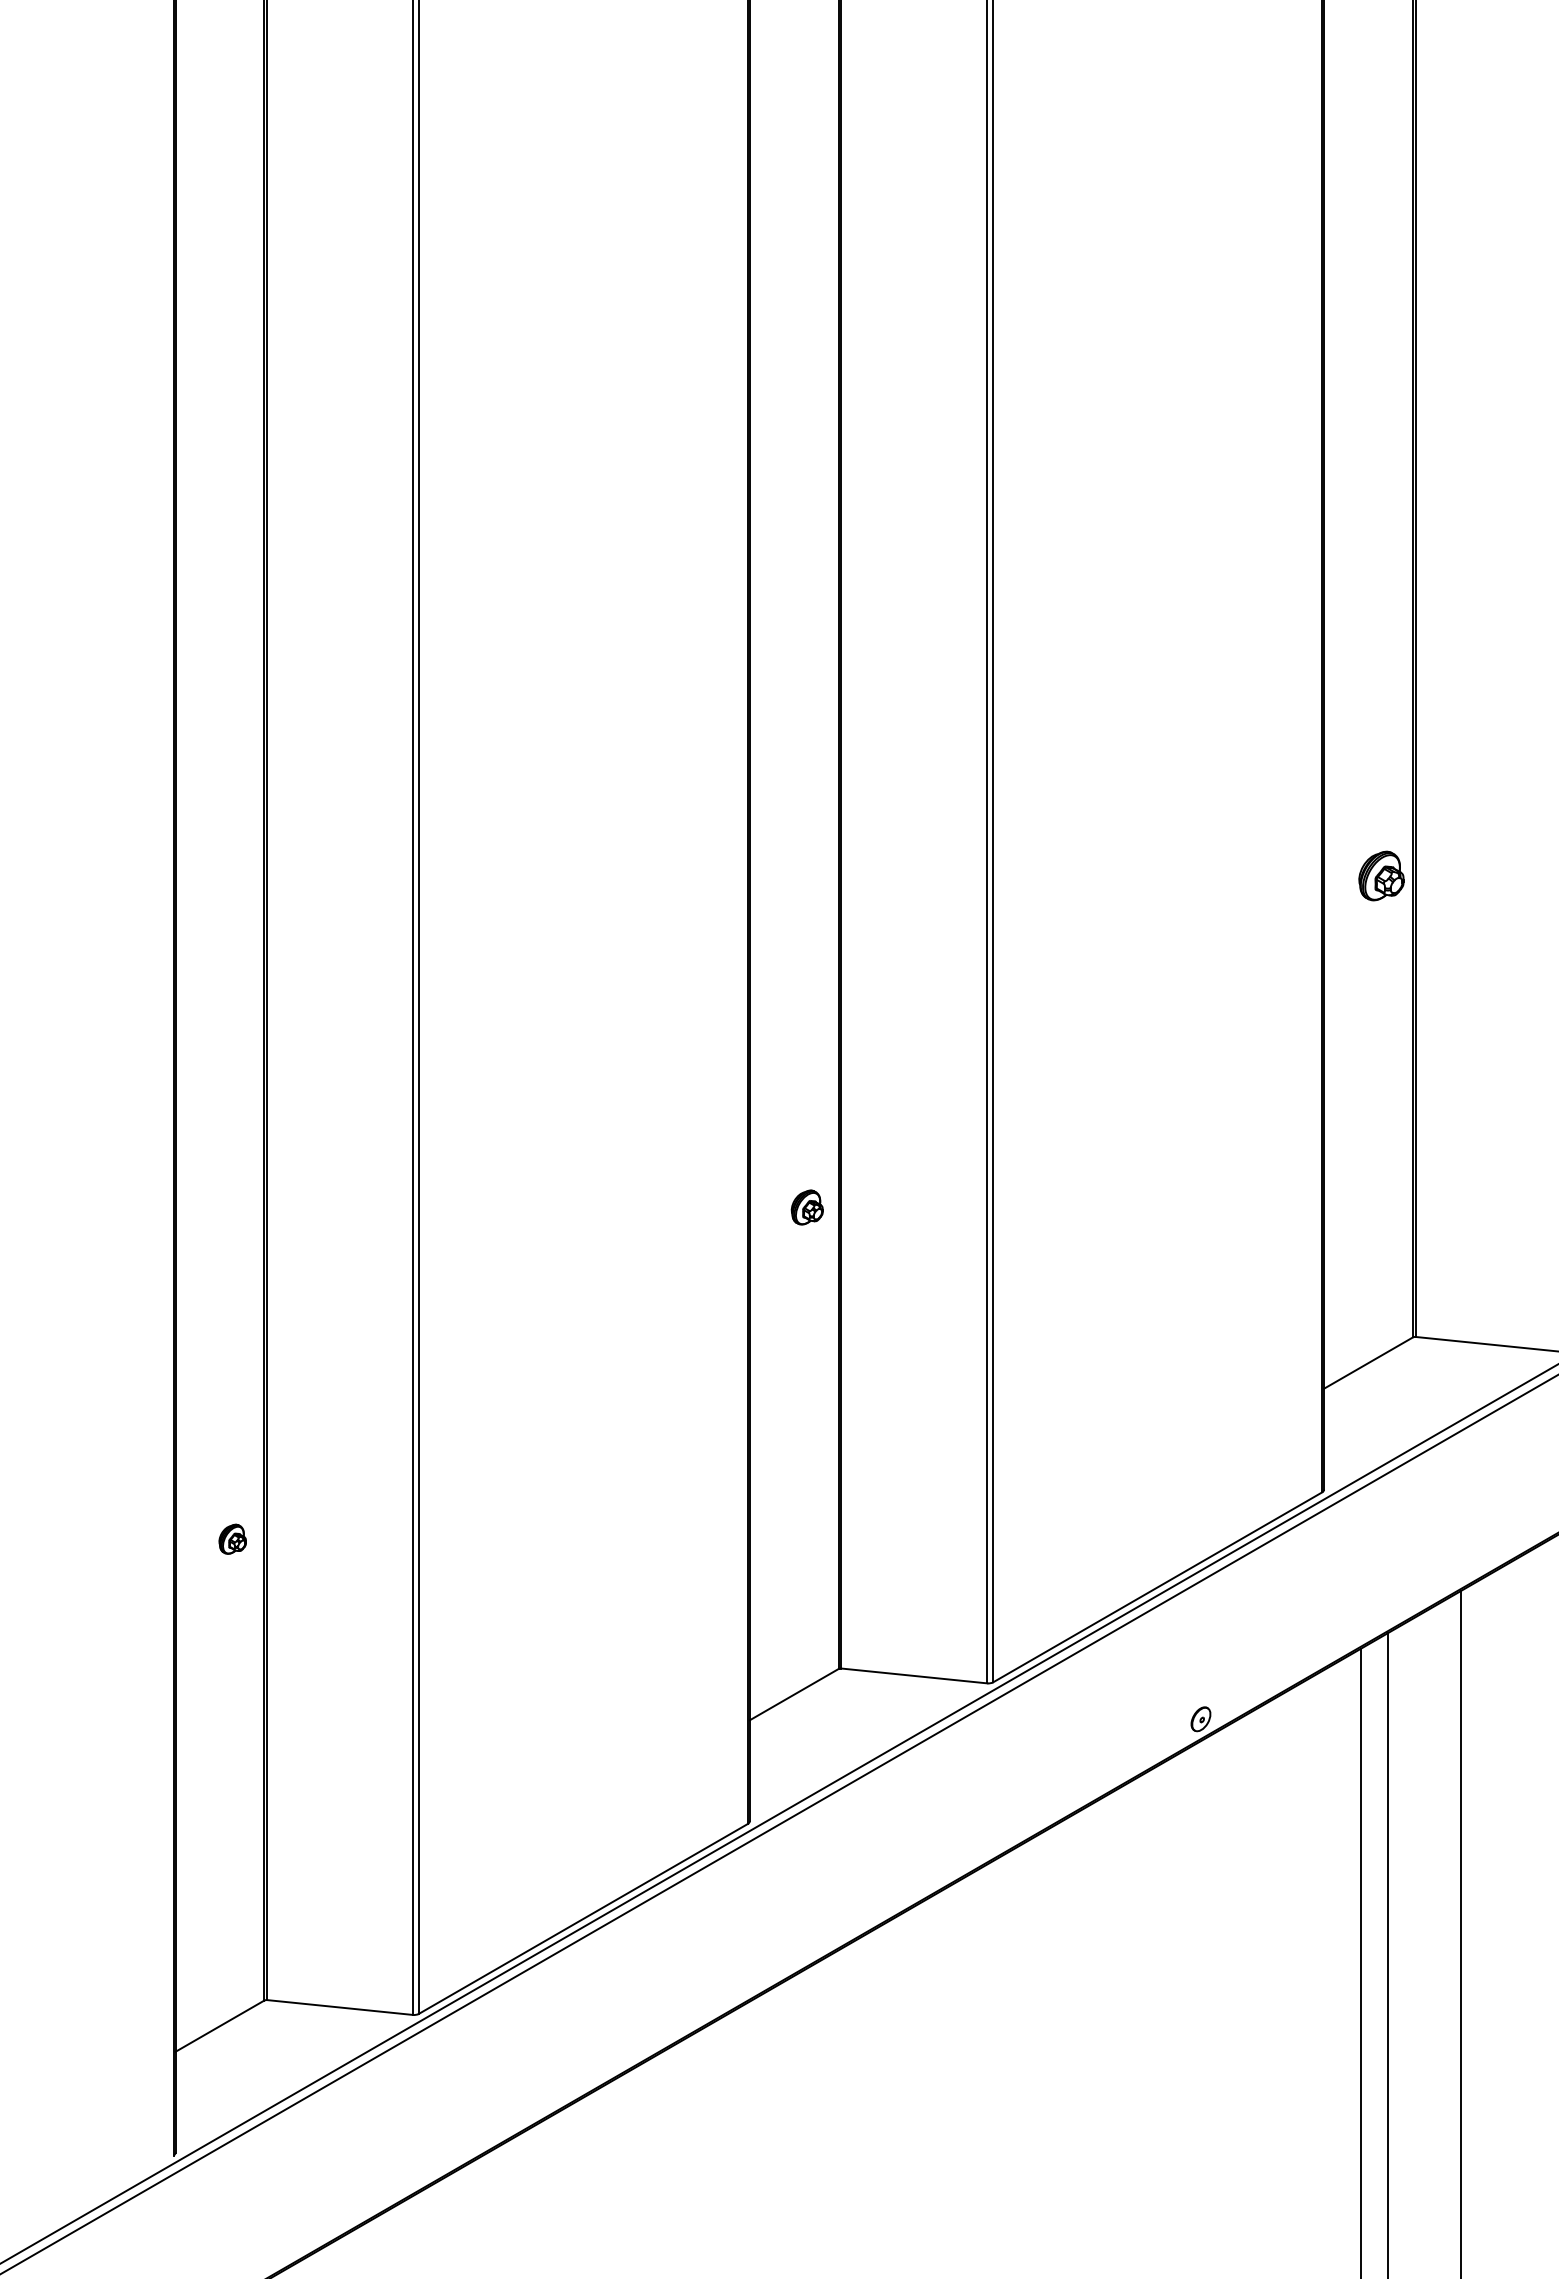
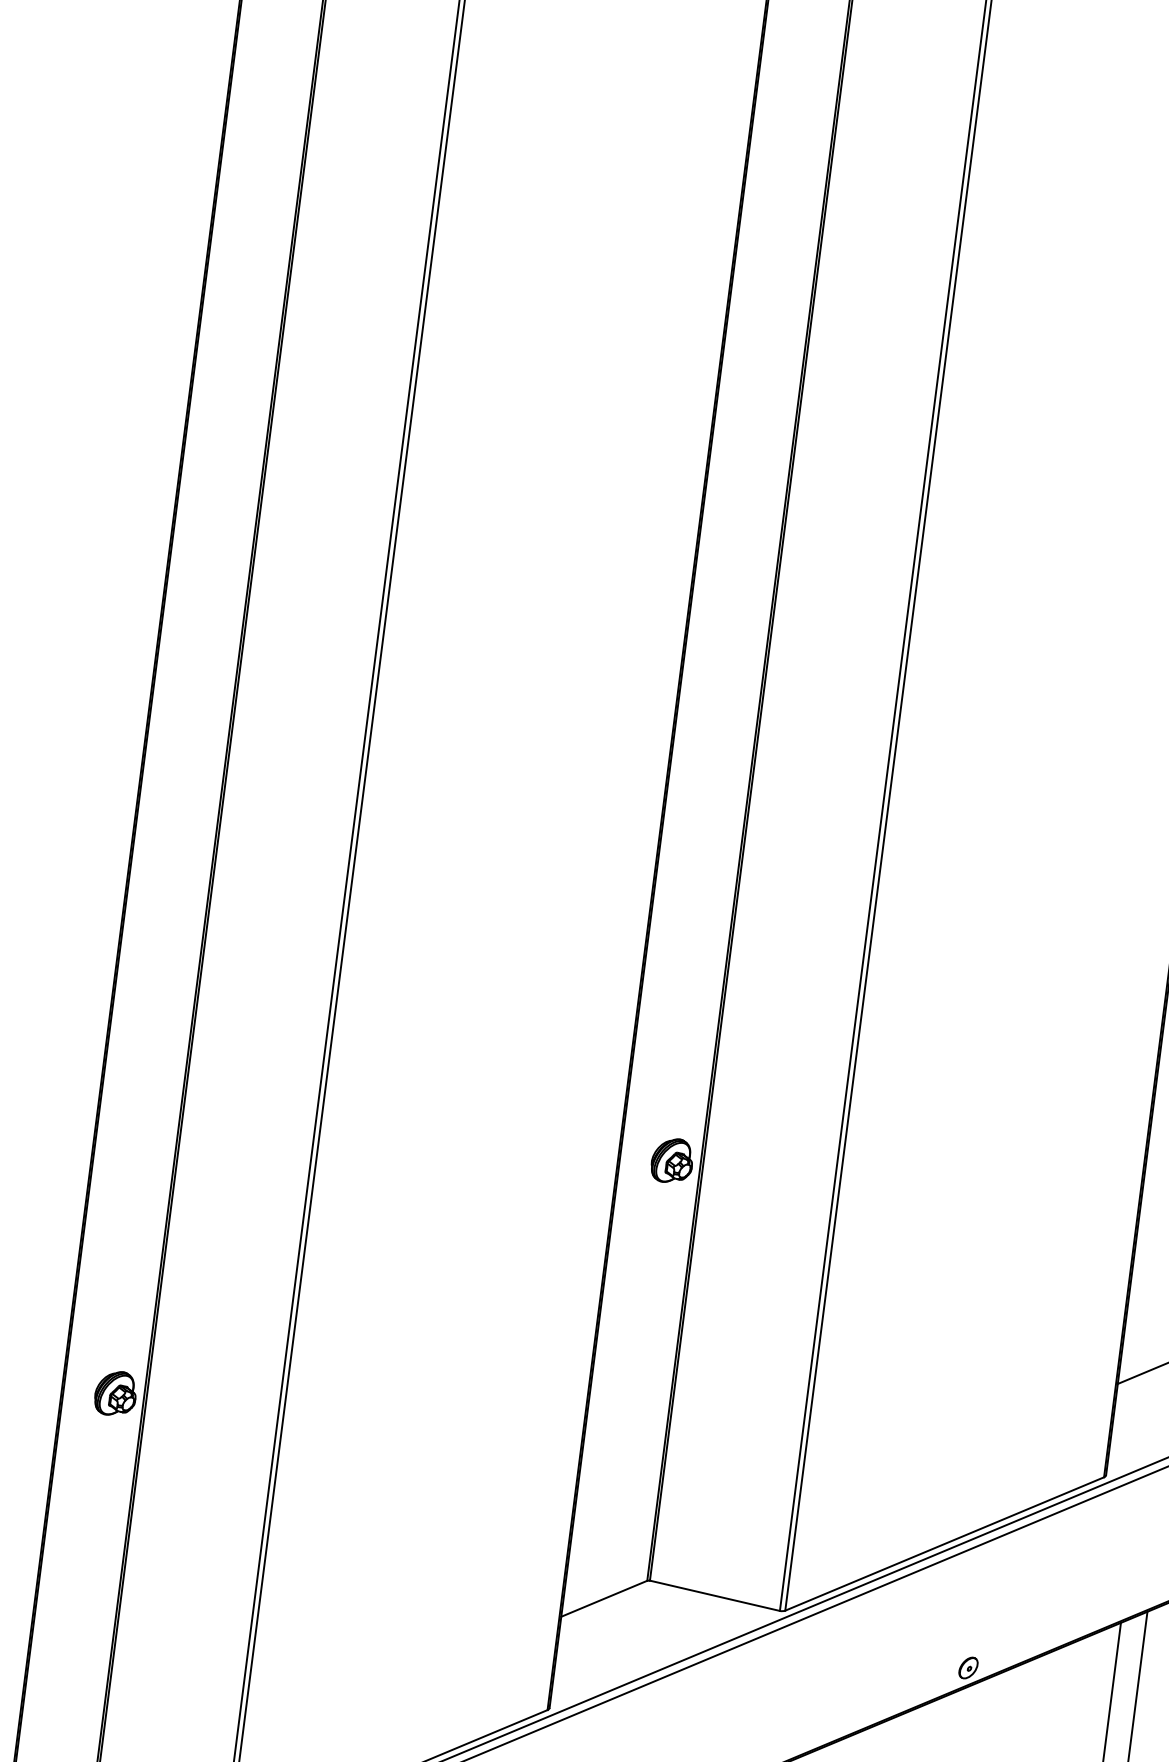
part: (807, 1207) -> (672, 1160), size x1.43
part: (232, 1539) -> (115, 1393), size x1.67

